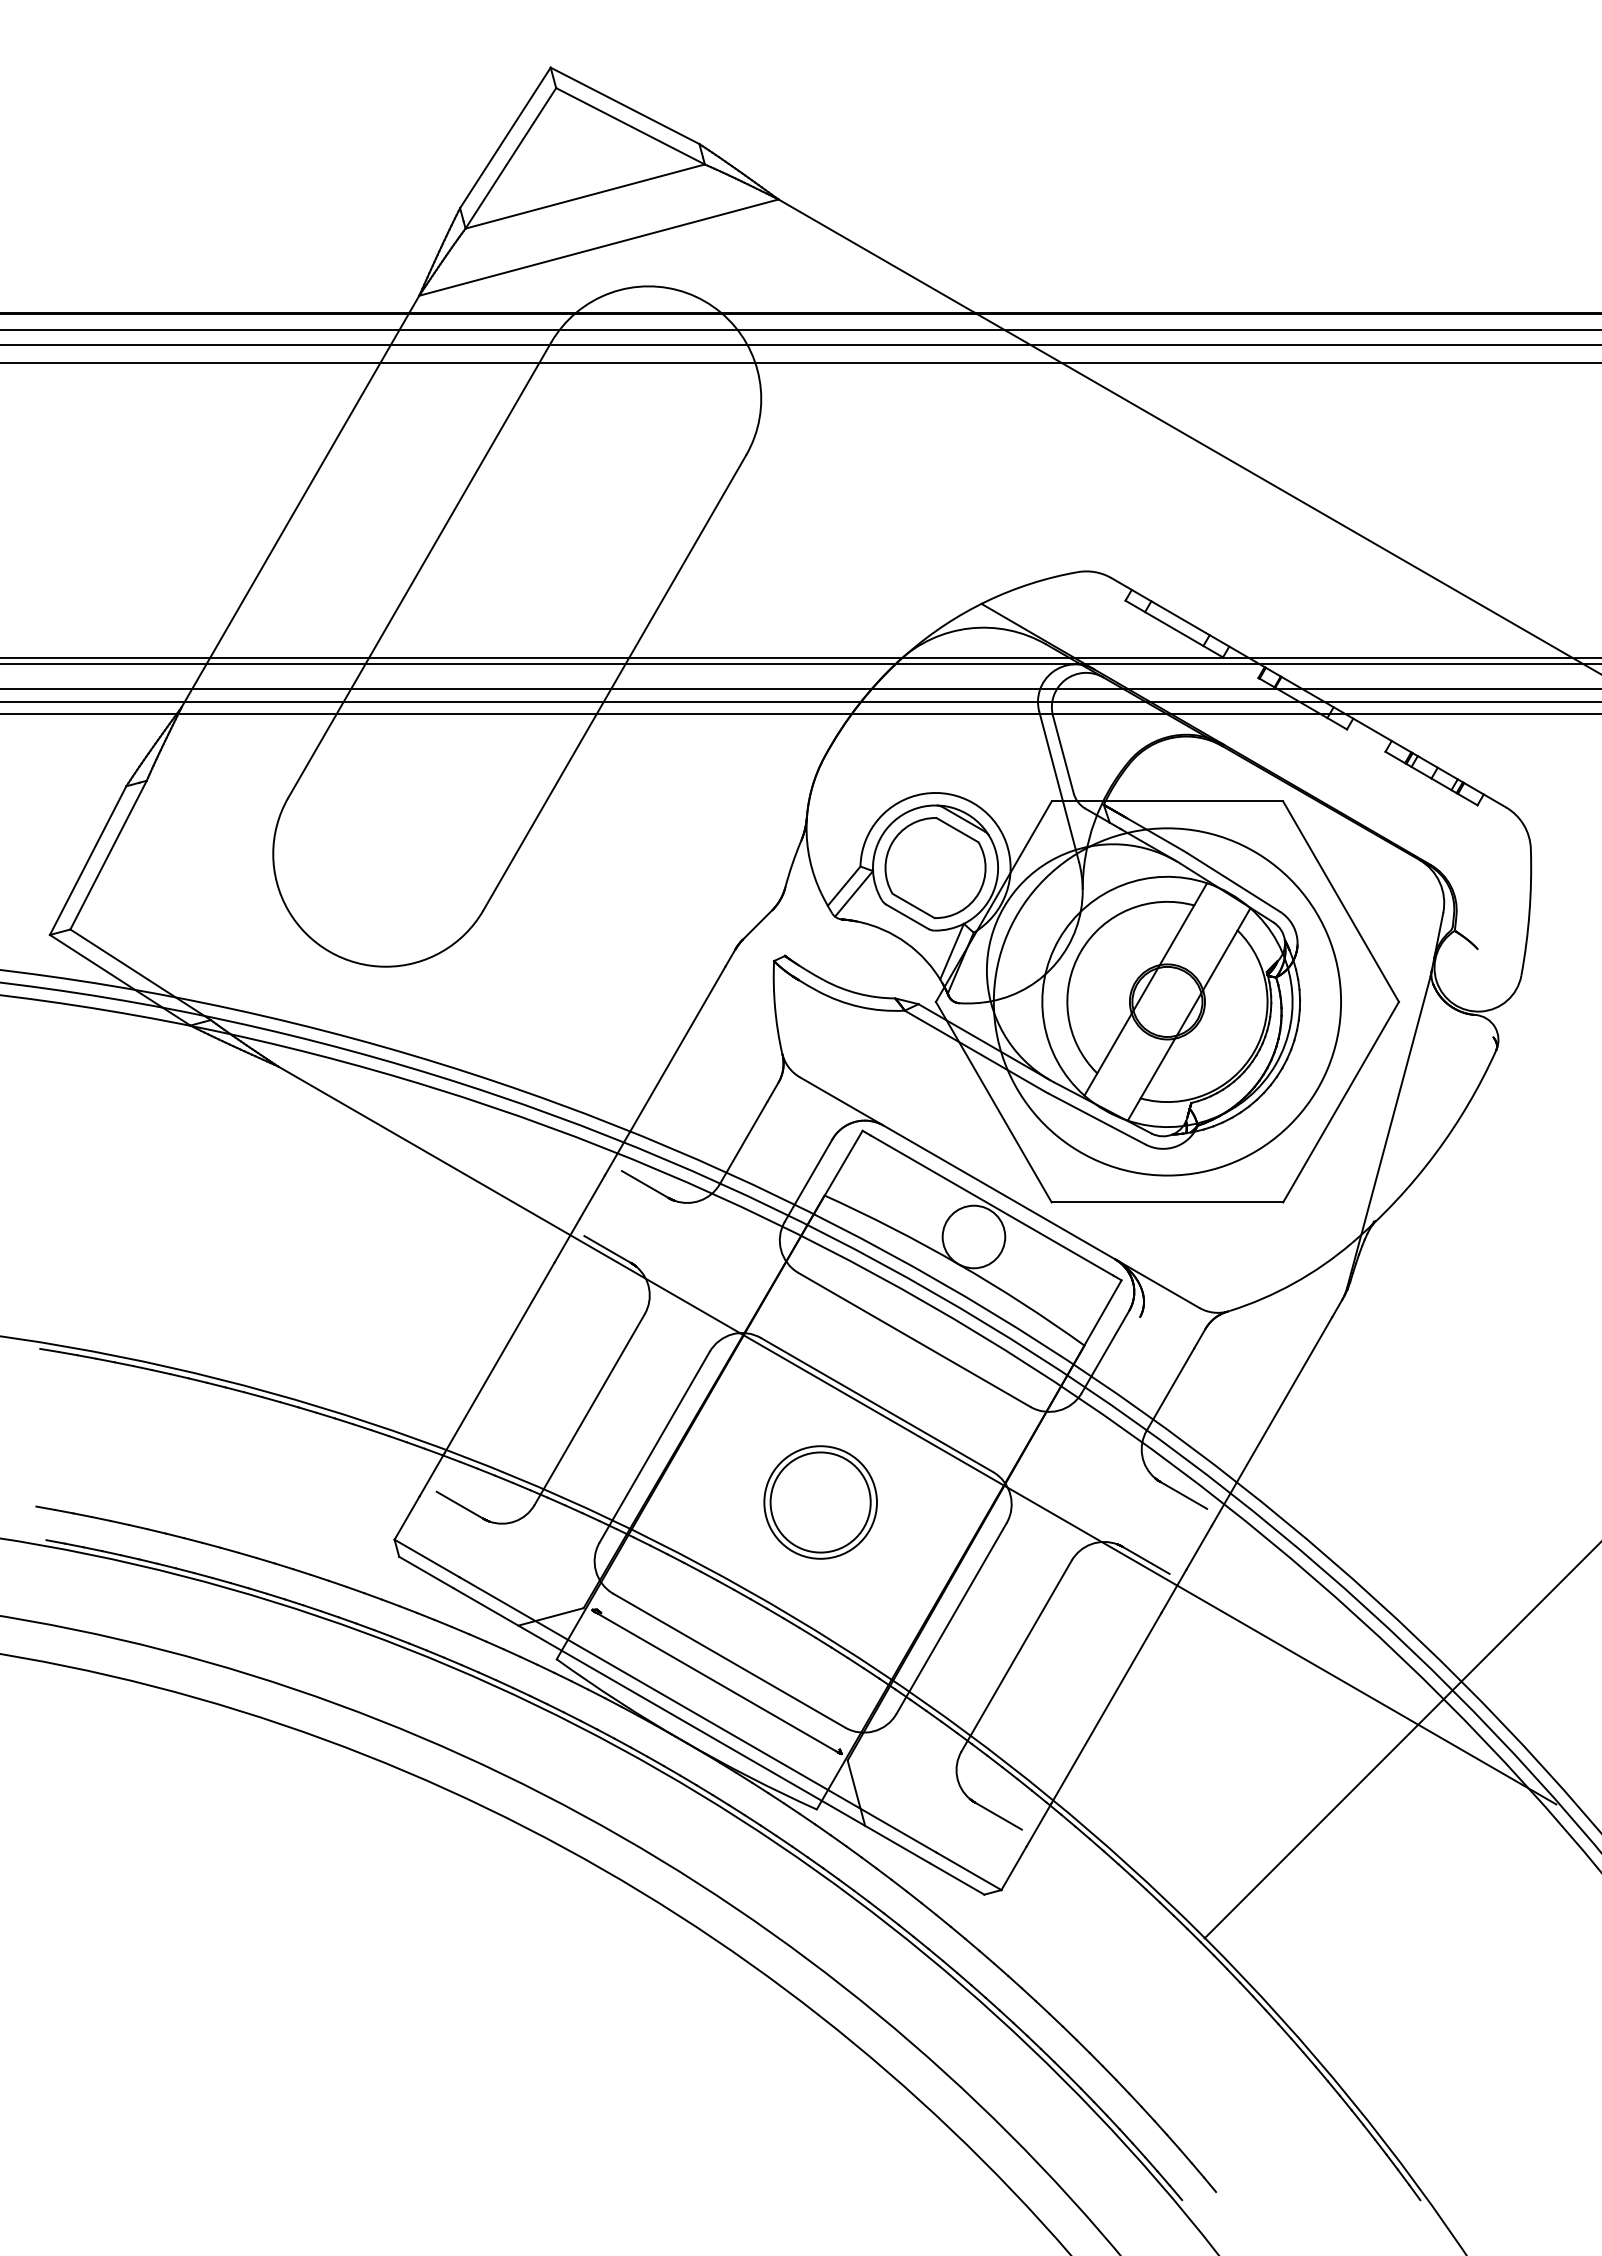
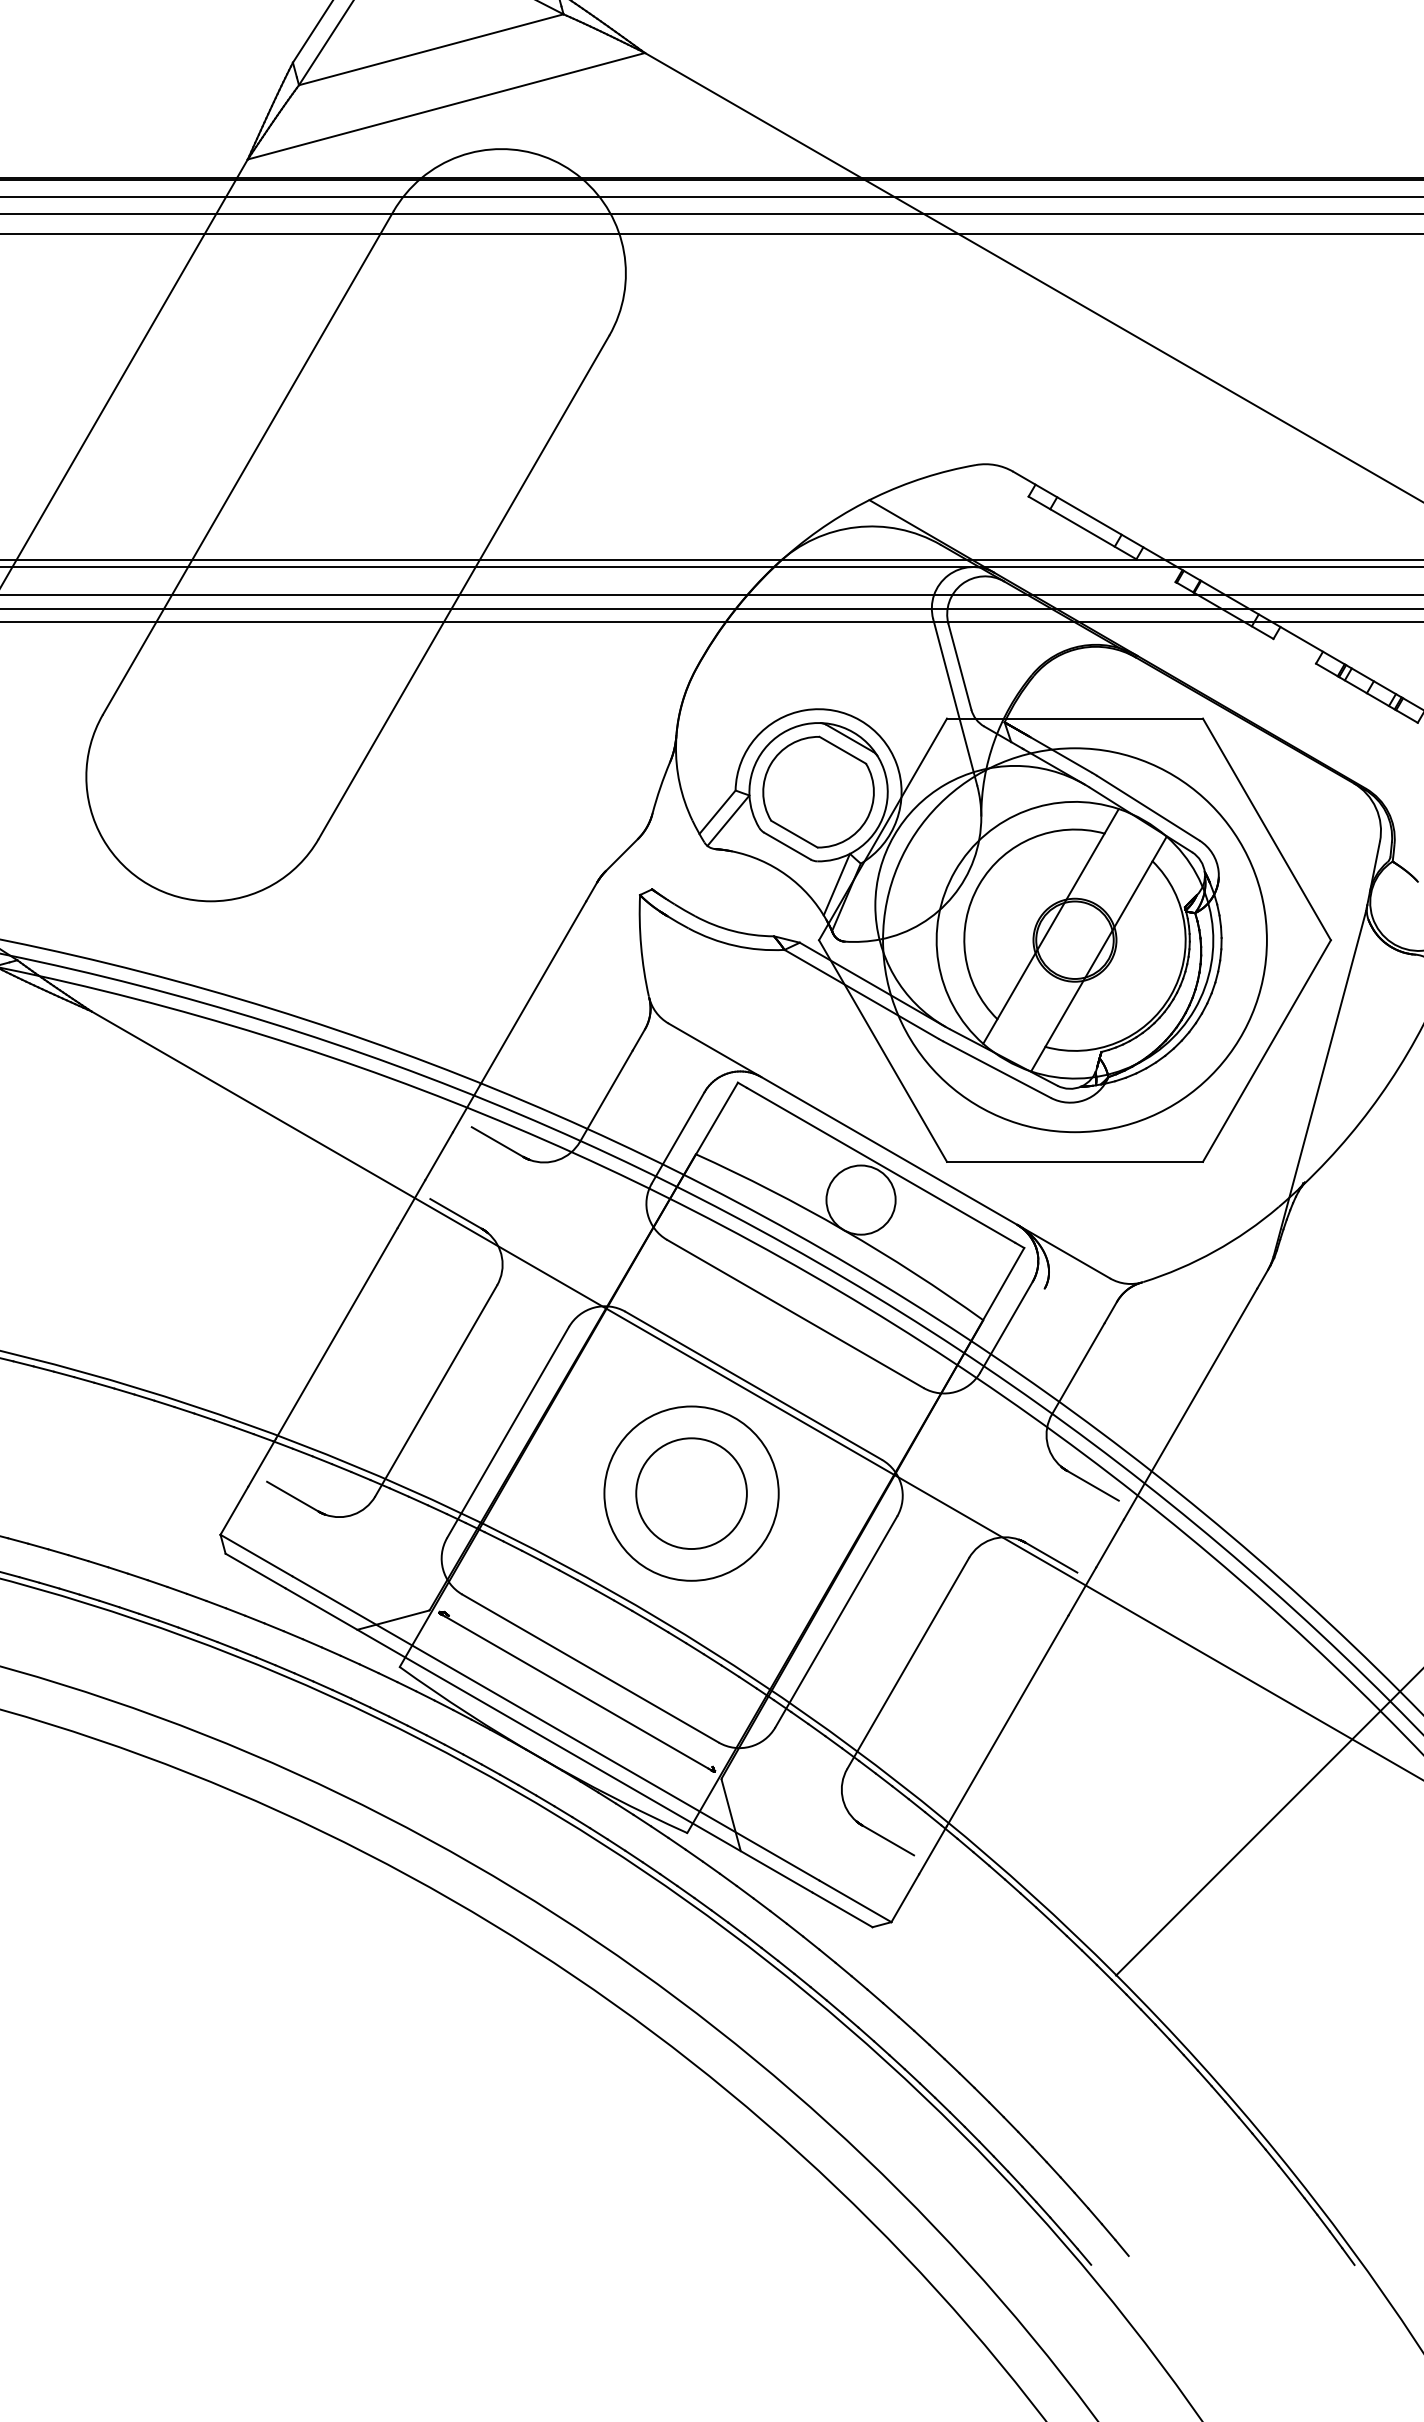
circle: (820, 1502) -> (691, 1493), size x1.4

